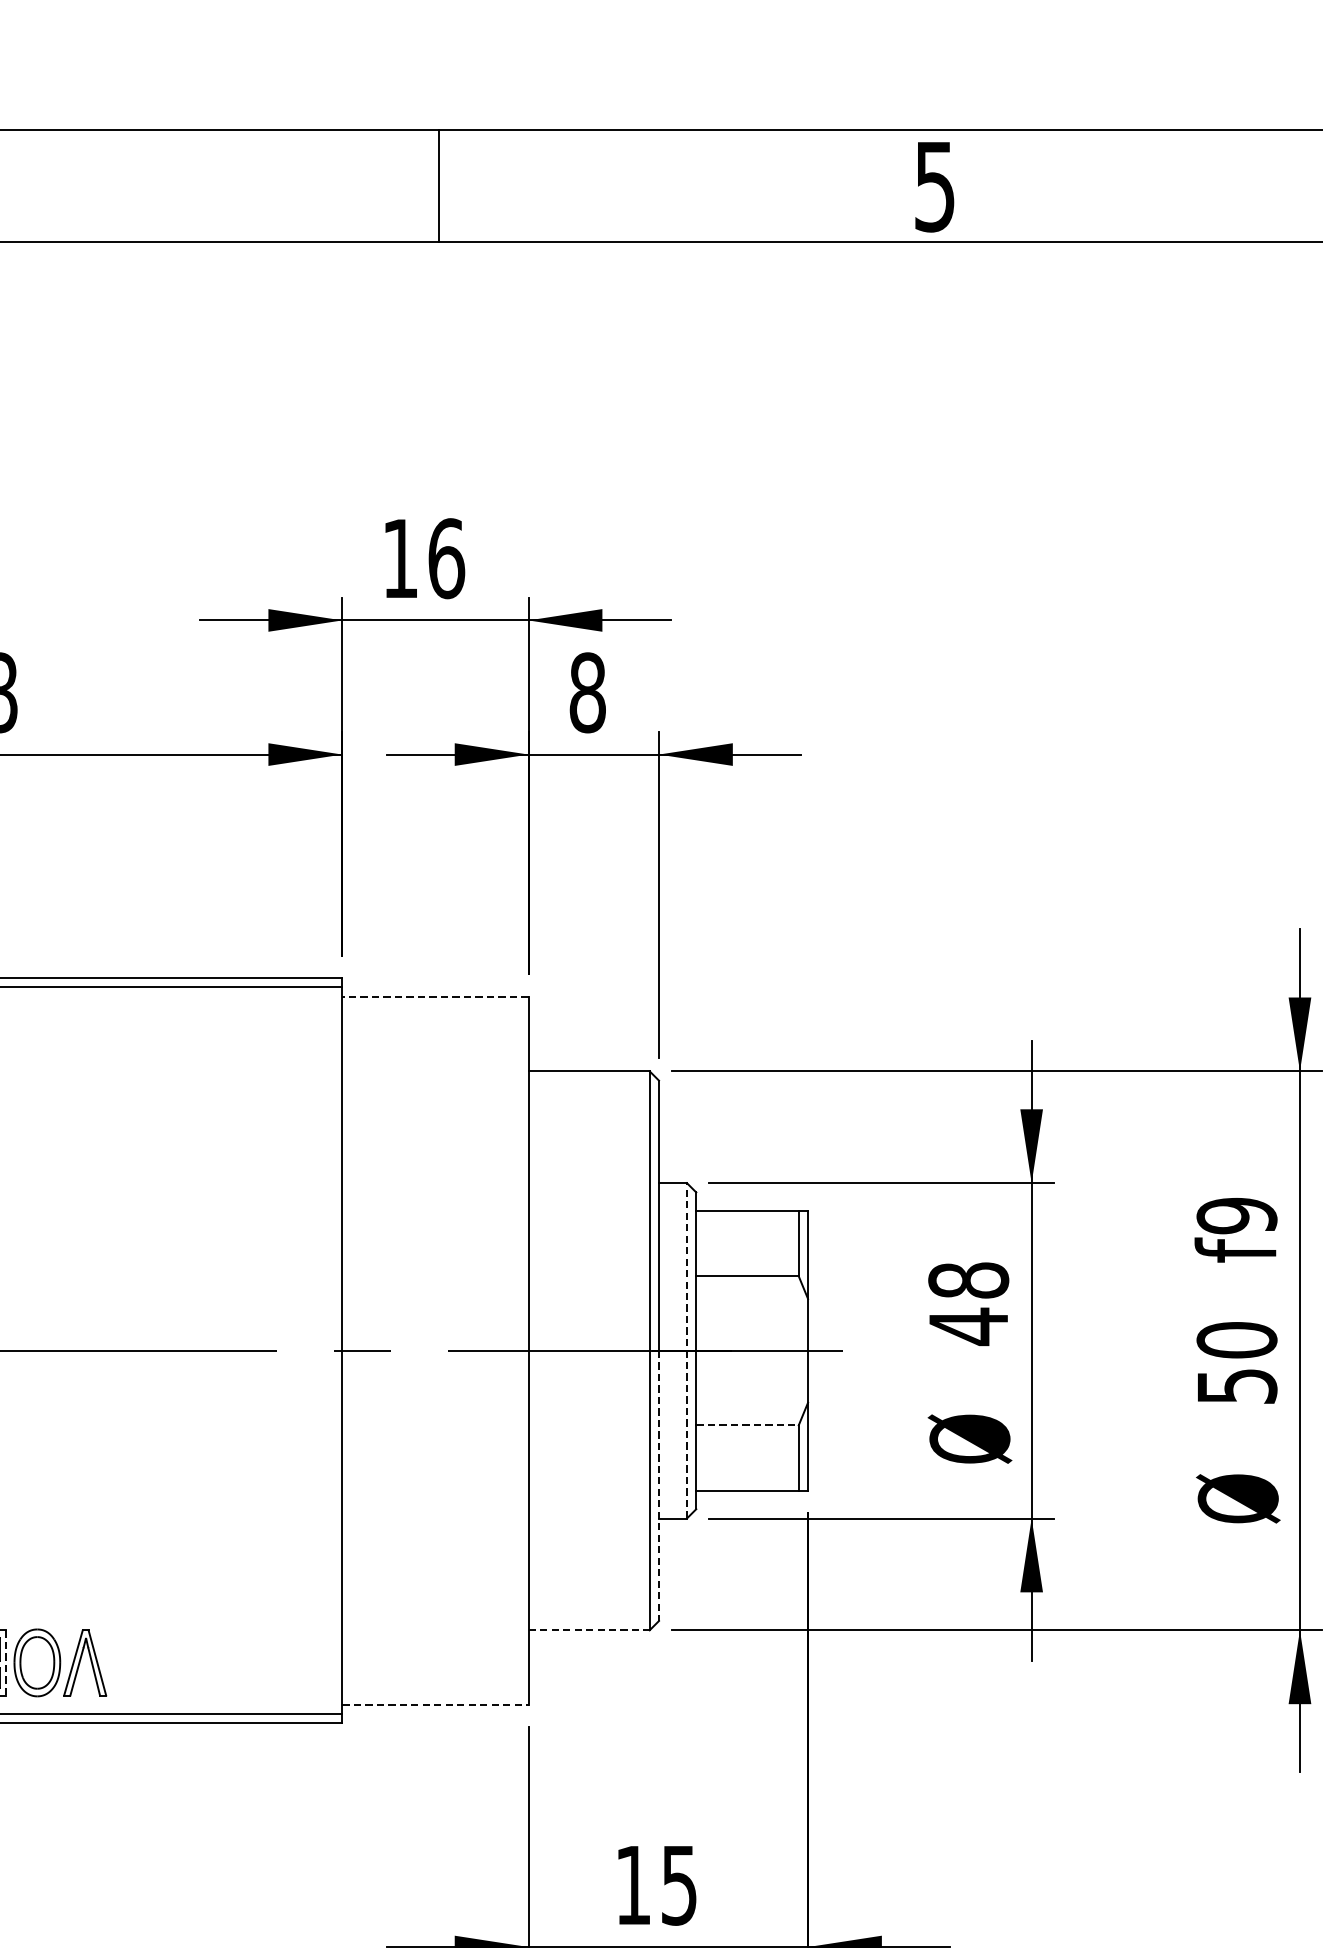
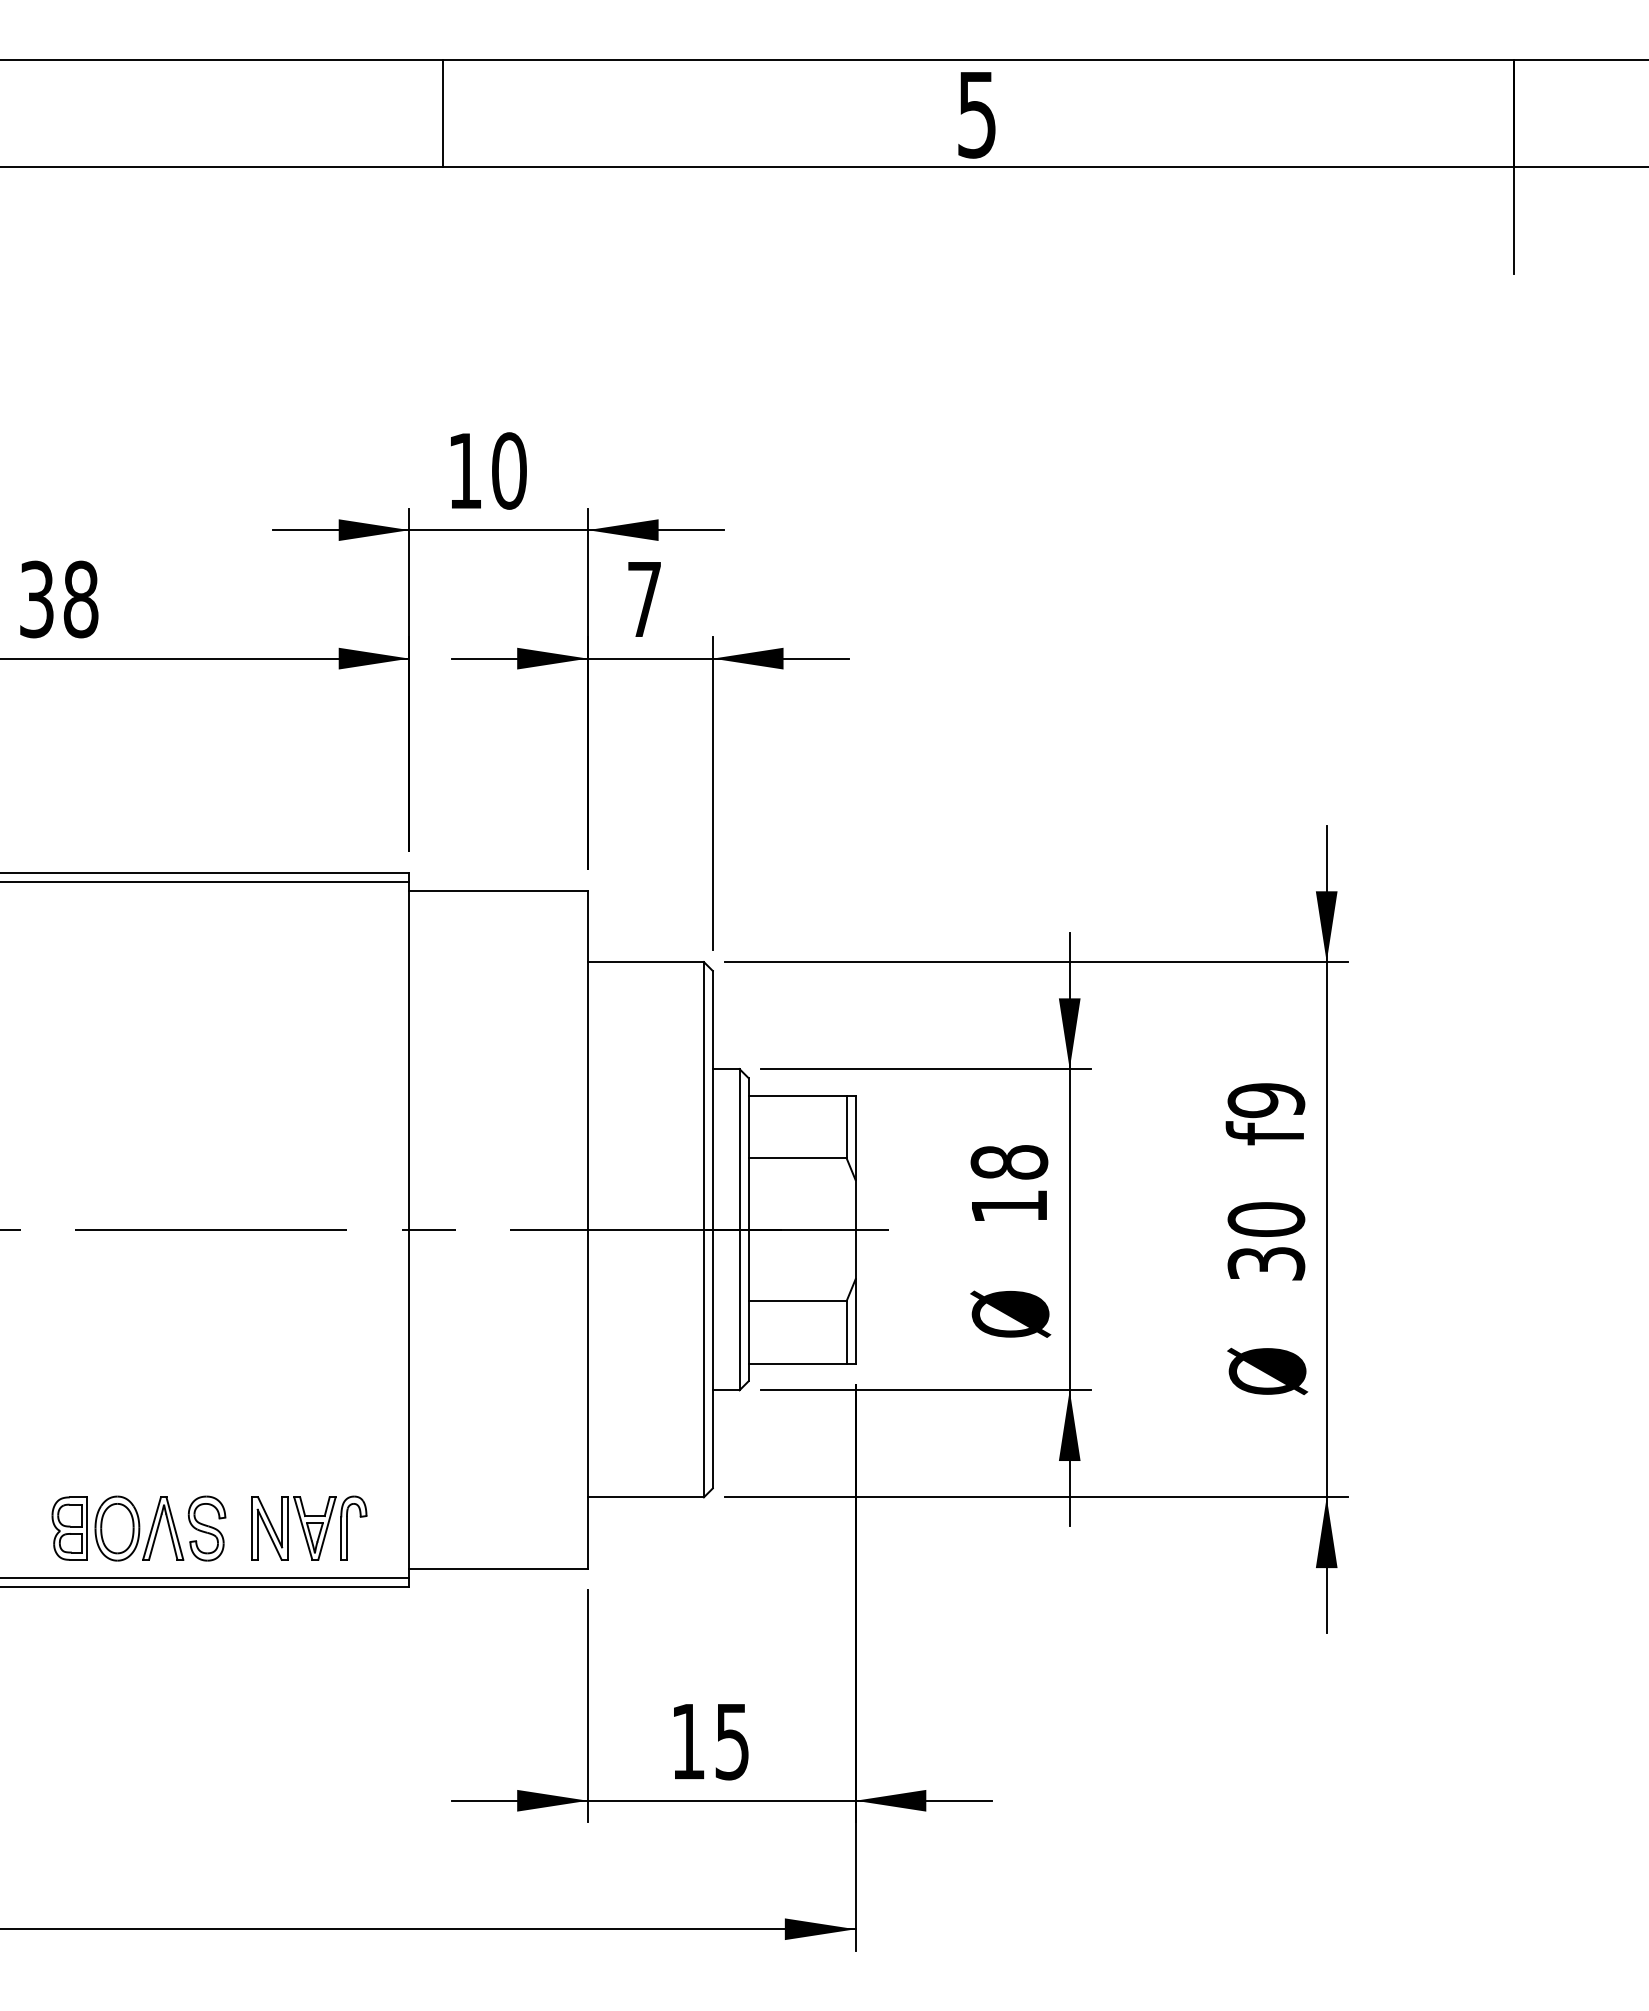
line: (438, 185) -> (442, 113), moved
text: (446, 558) -> (509, 470), 16 -> 10
text: (587, 692) -> (644, 599), 8 -> 7
line: (435, 996) -> (498, 890), dashed -> solid
text: (968, 1326) -> (1009, 1206), 48 -> 18
line: (686, 1350) -> (739, 1229), dashed -> solid
text: (1236, 1386) -> (1265, 1263), 50 -> 30
line: (748, 1425) -> (798, 1301), dashed -> solid
line: (658, 1486) -> (712, 1359), dashed -> solid
line: (588, 1630) -> (645, 1497), dashed -> solid
part: (237, 1661) -> (309, 1527), added
part: (130, 1662) -> (206, 1528), added
line: (6, 1663) -> (87, 1529), dashed -> solid
line: (436, 1704) -> (499, 1568), dashed -> solid

